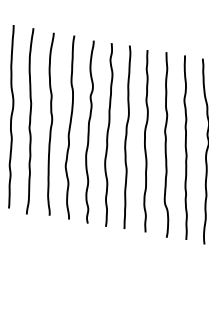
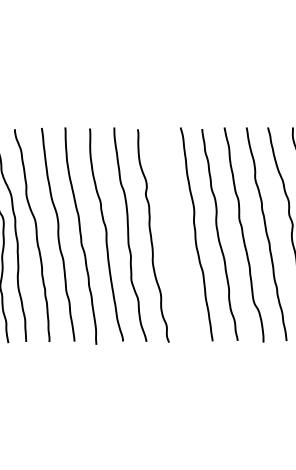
curve: (108, 134) -> (174, 235), removed

